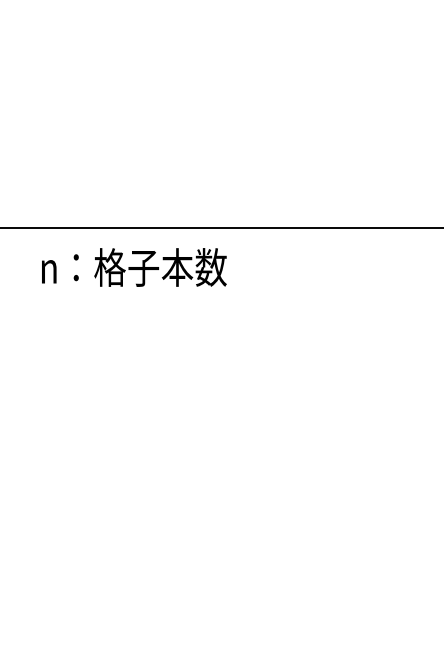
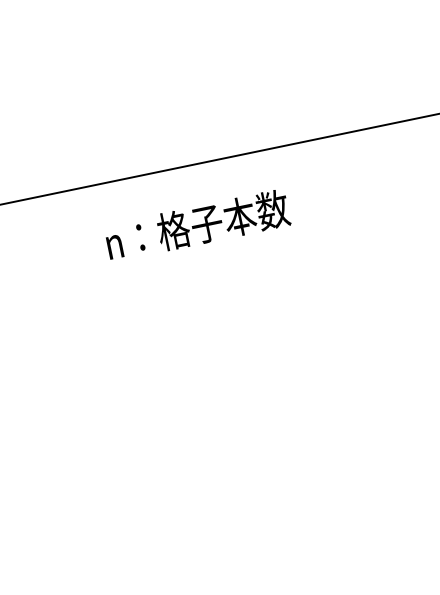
text: (134, 267) -> (197, 225), moved

